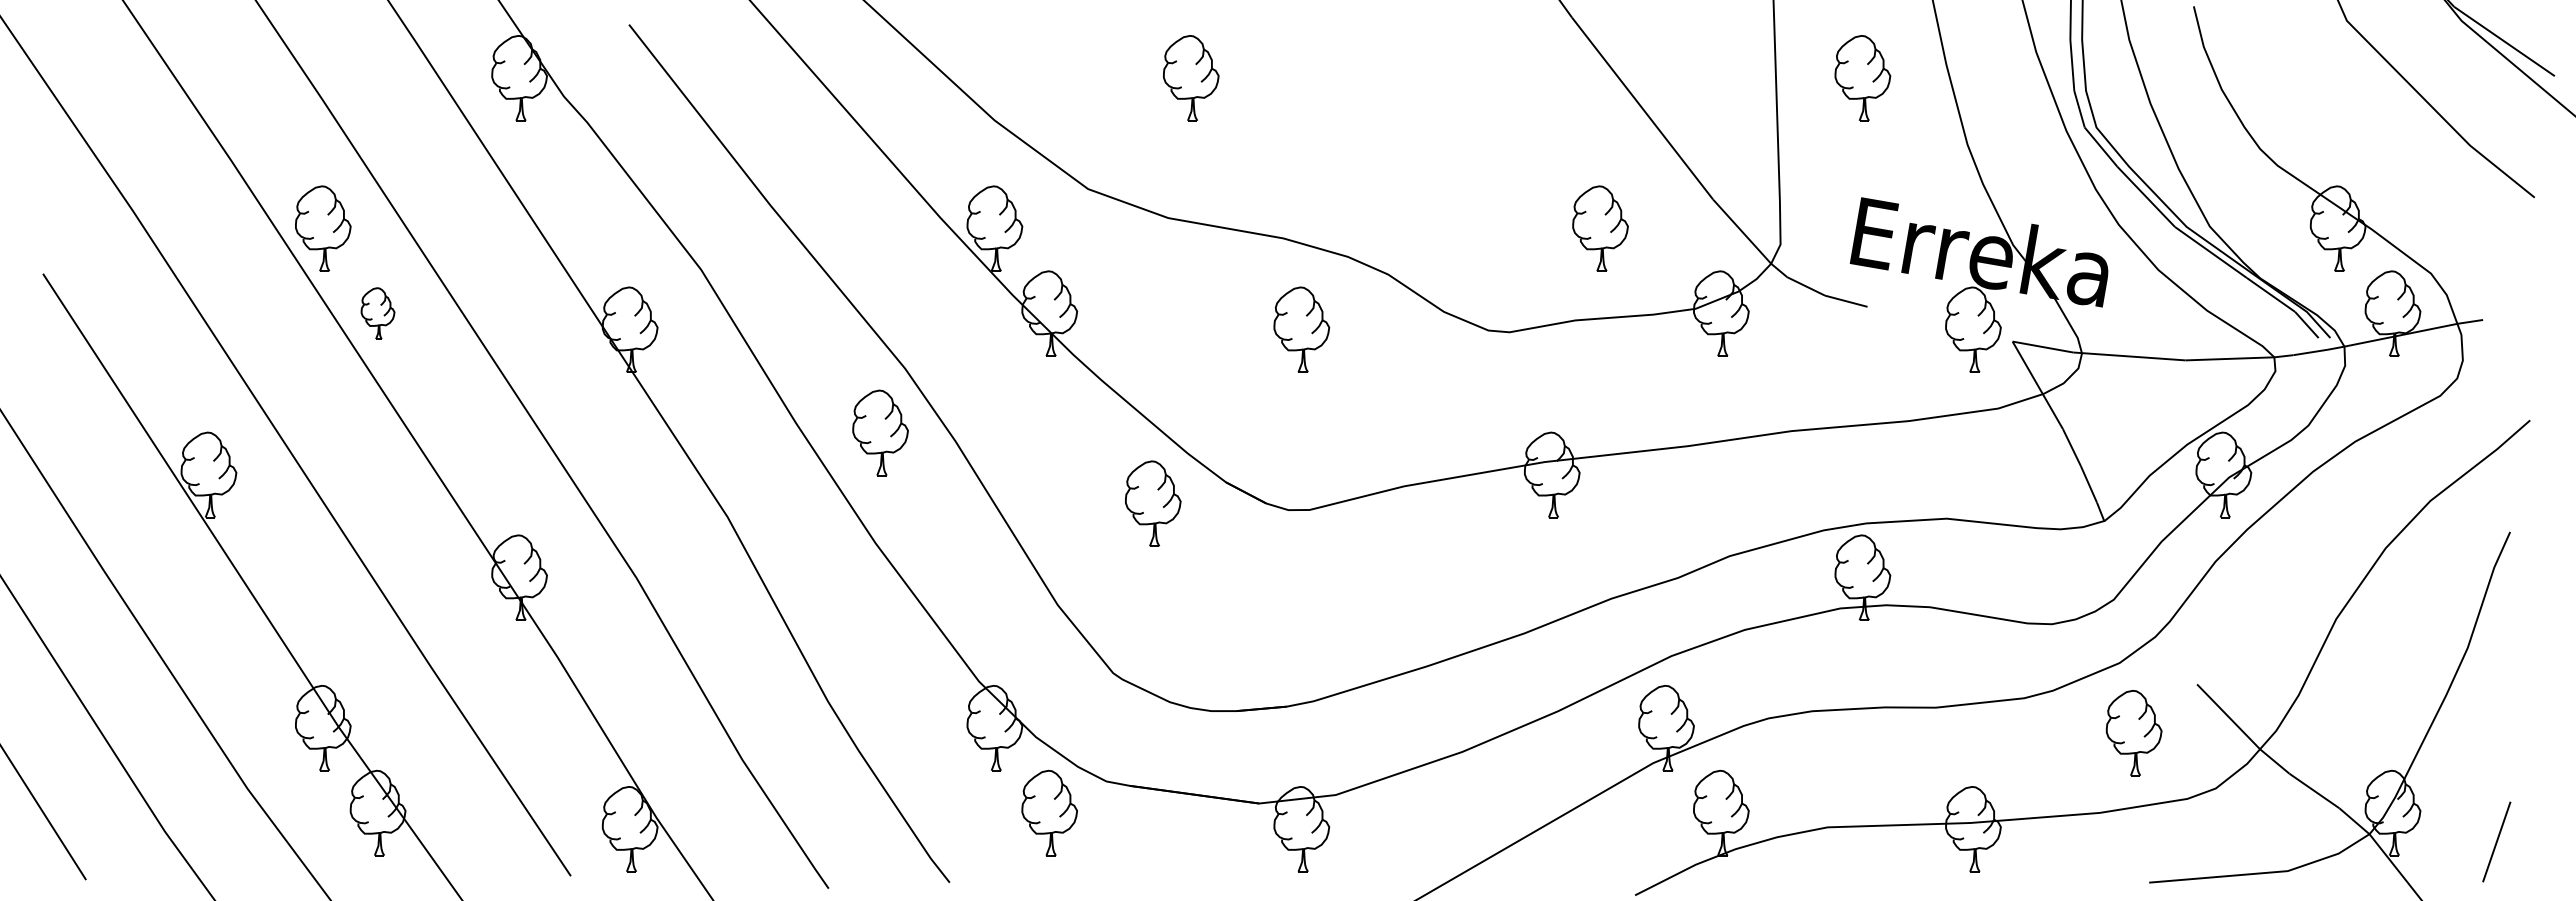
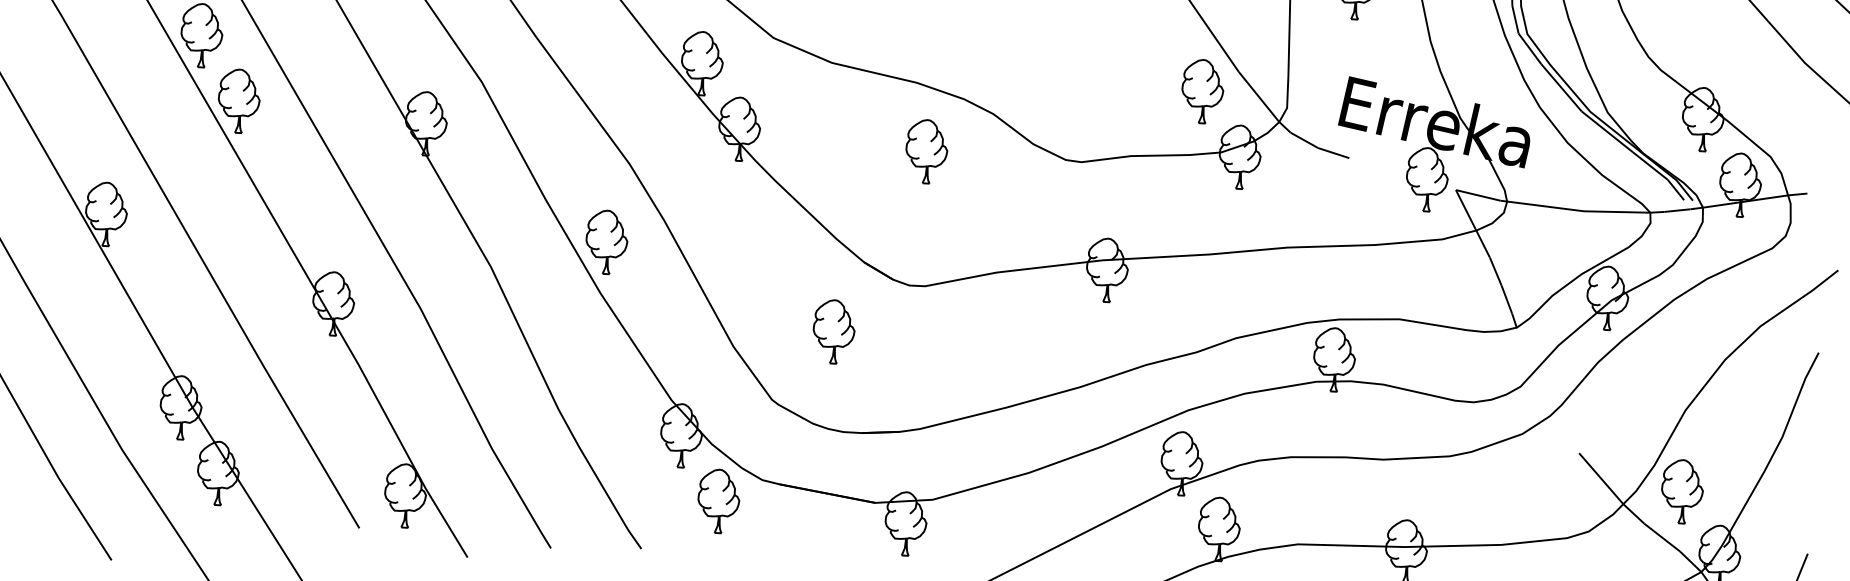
part: (1600, 228) -> (1202, 91), moved
part: (377, 313) -> (238, 101), size x1.67
part: (880, 432) -> (606, 241), moved
part: (1153, 503) -> (834, 331), moved
part: (2133, 733) -> (1681, 491), moved

